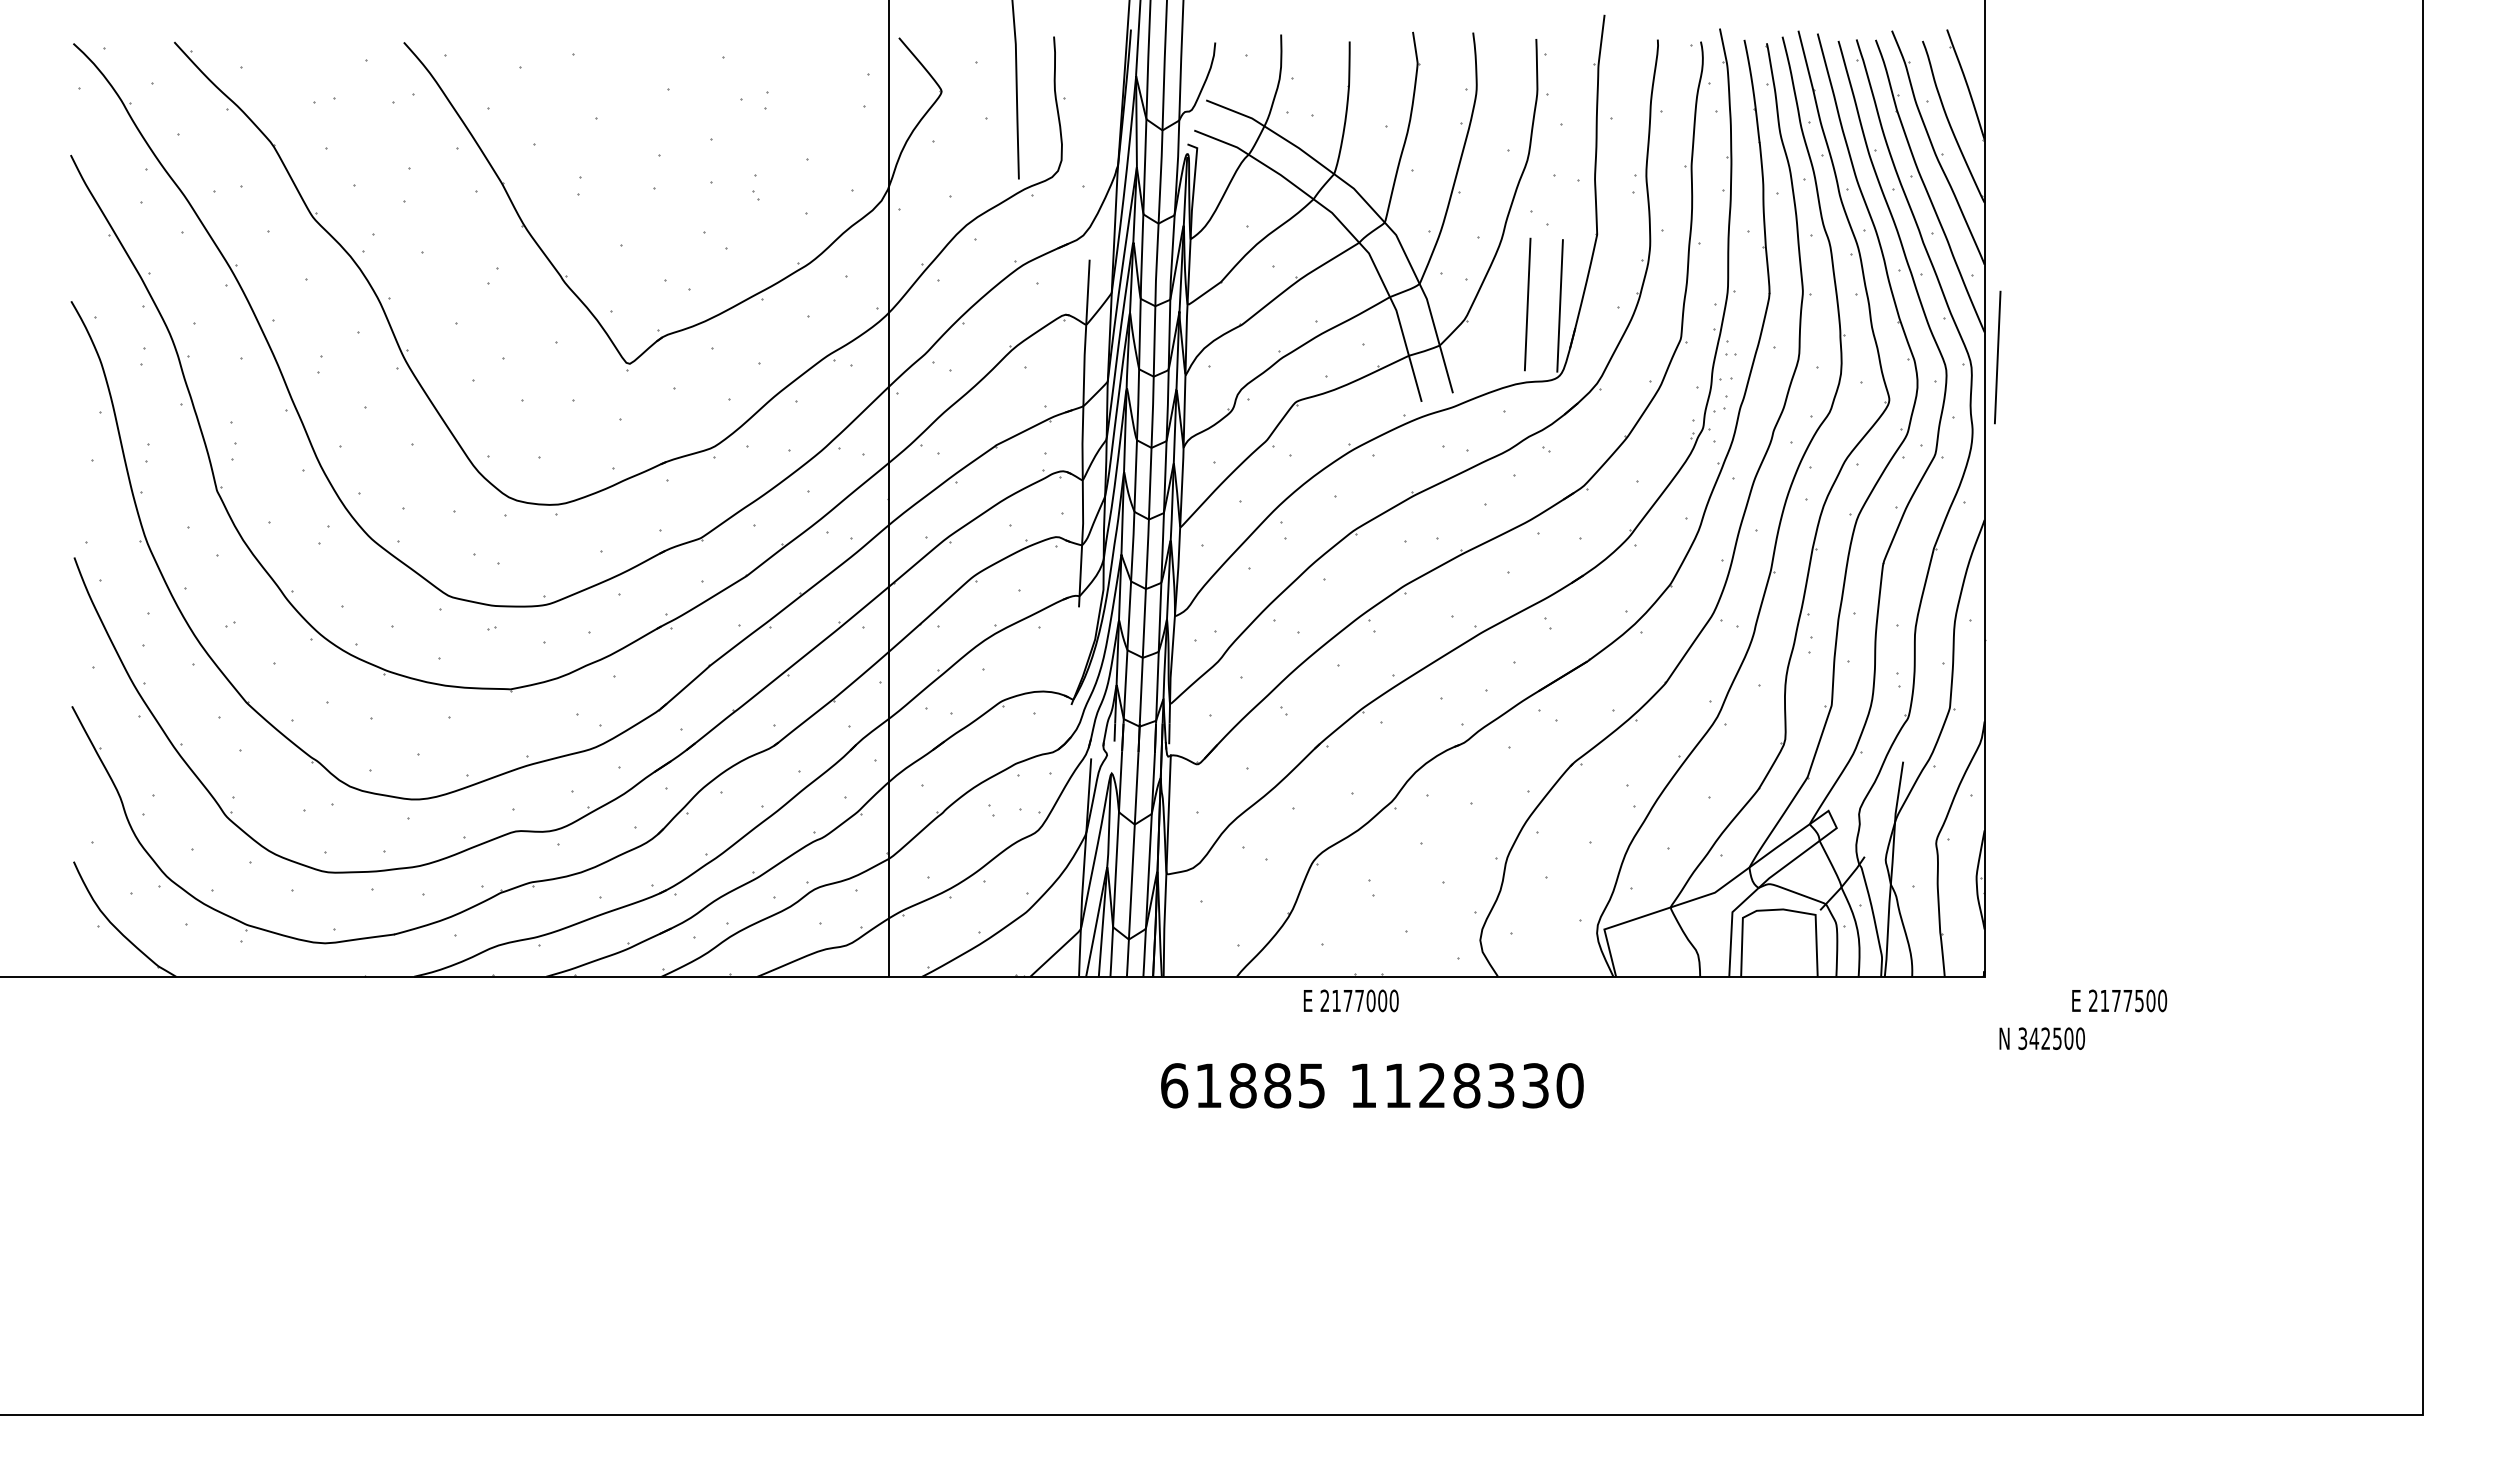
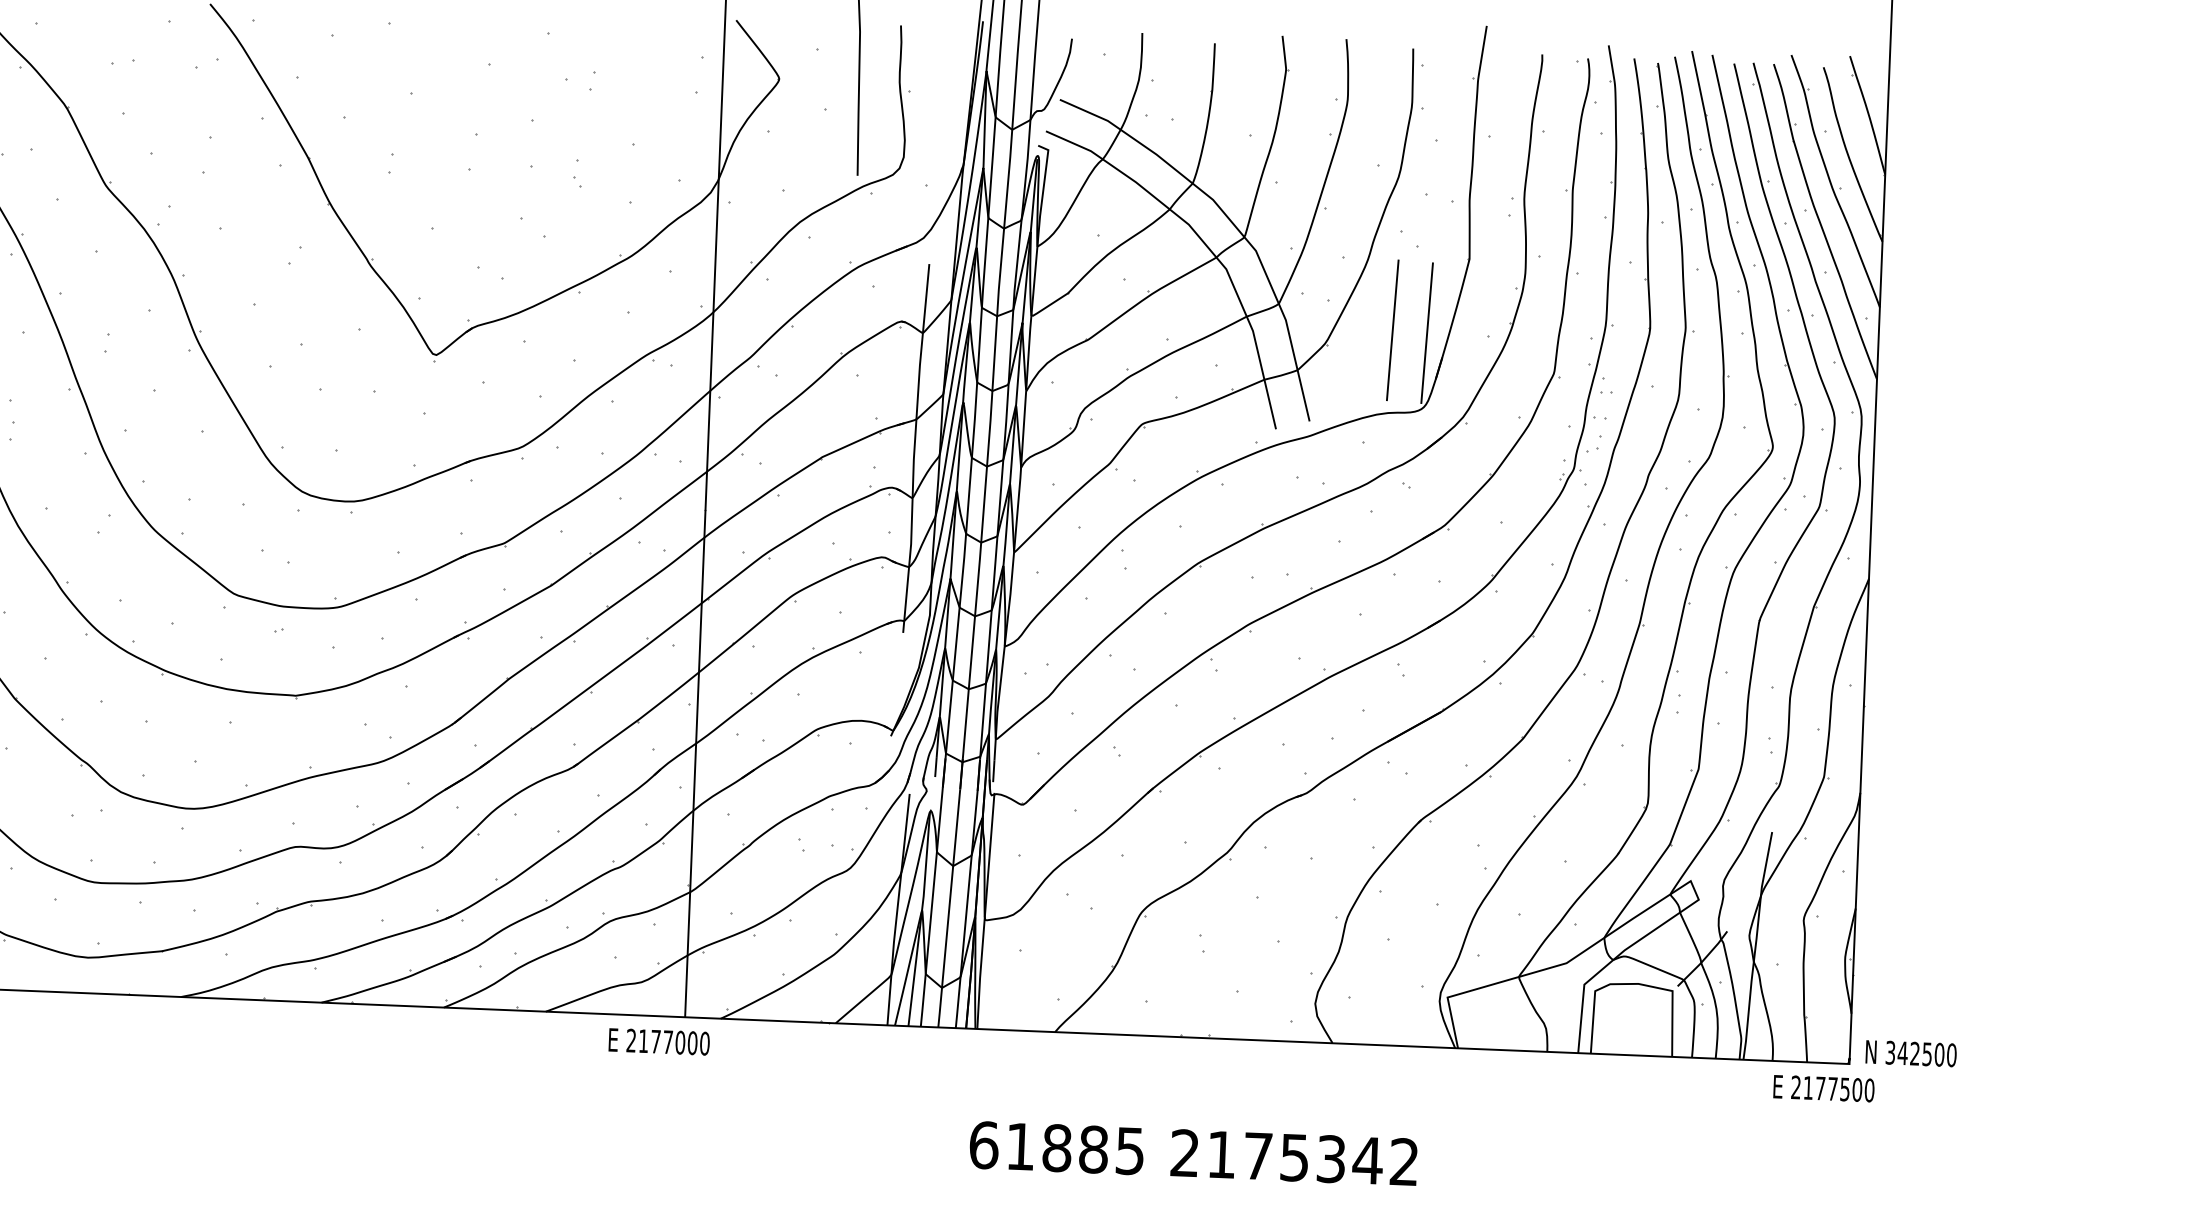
line: (1997, 357) -> (1889, 406), removed
text: (1350, 1000) -> (658, 1041), moved
text: (2119, 1000) -> (1823, 1088), moved
text: (2041, 1038) -> (1910, 1053), moved
text: (1466, 1085) -> (1294, 1157), 1128330 -> 2175342

